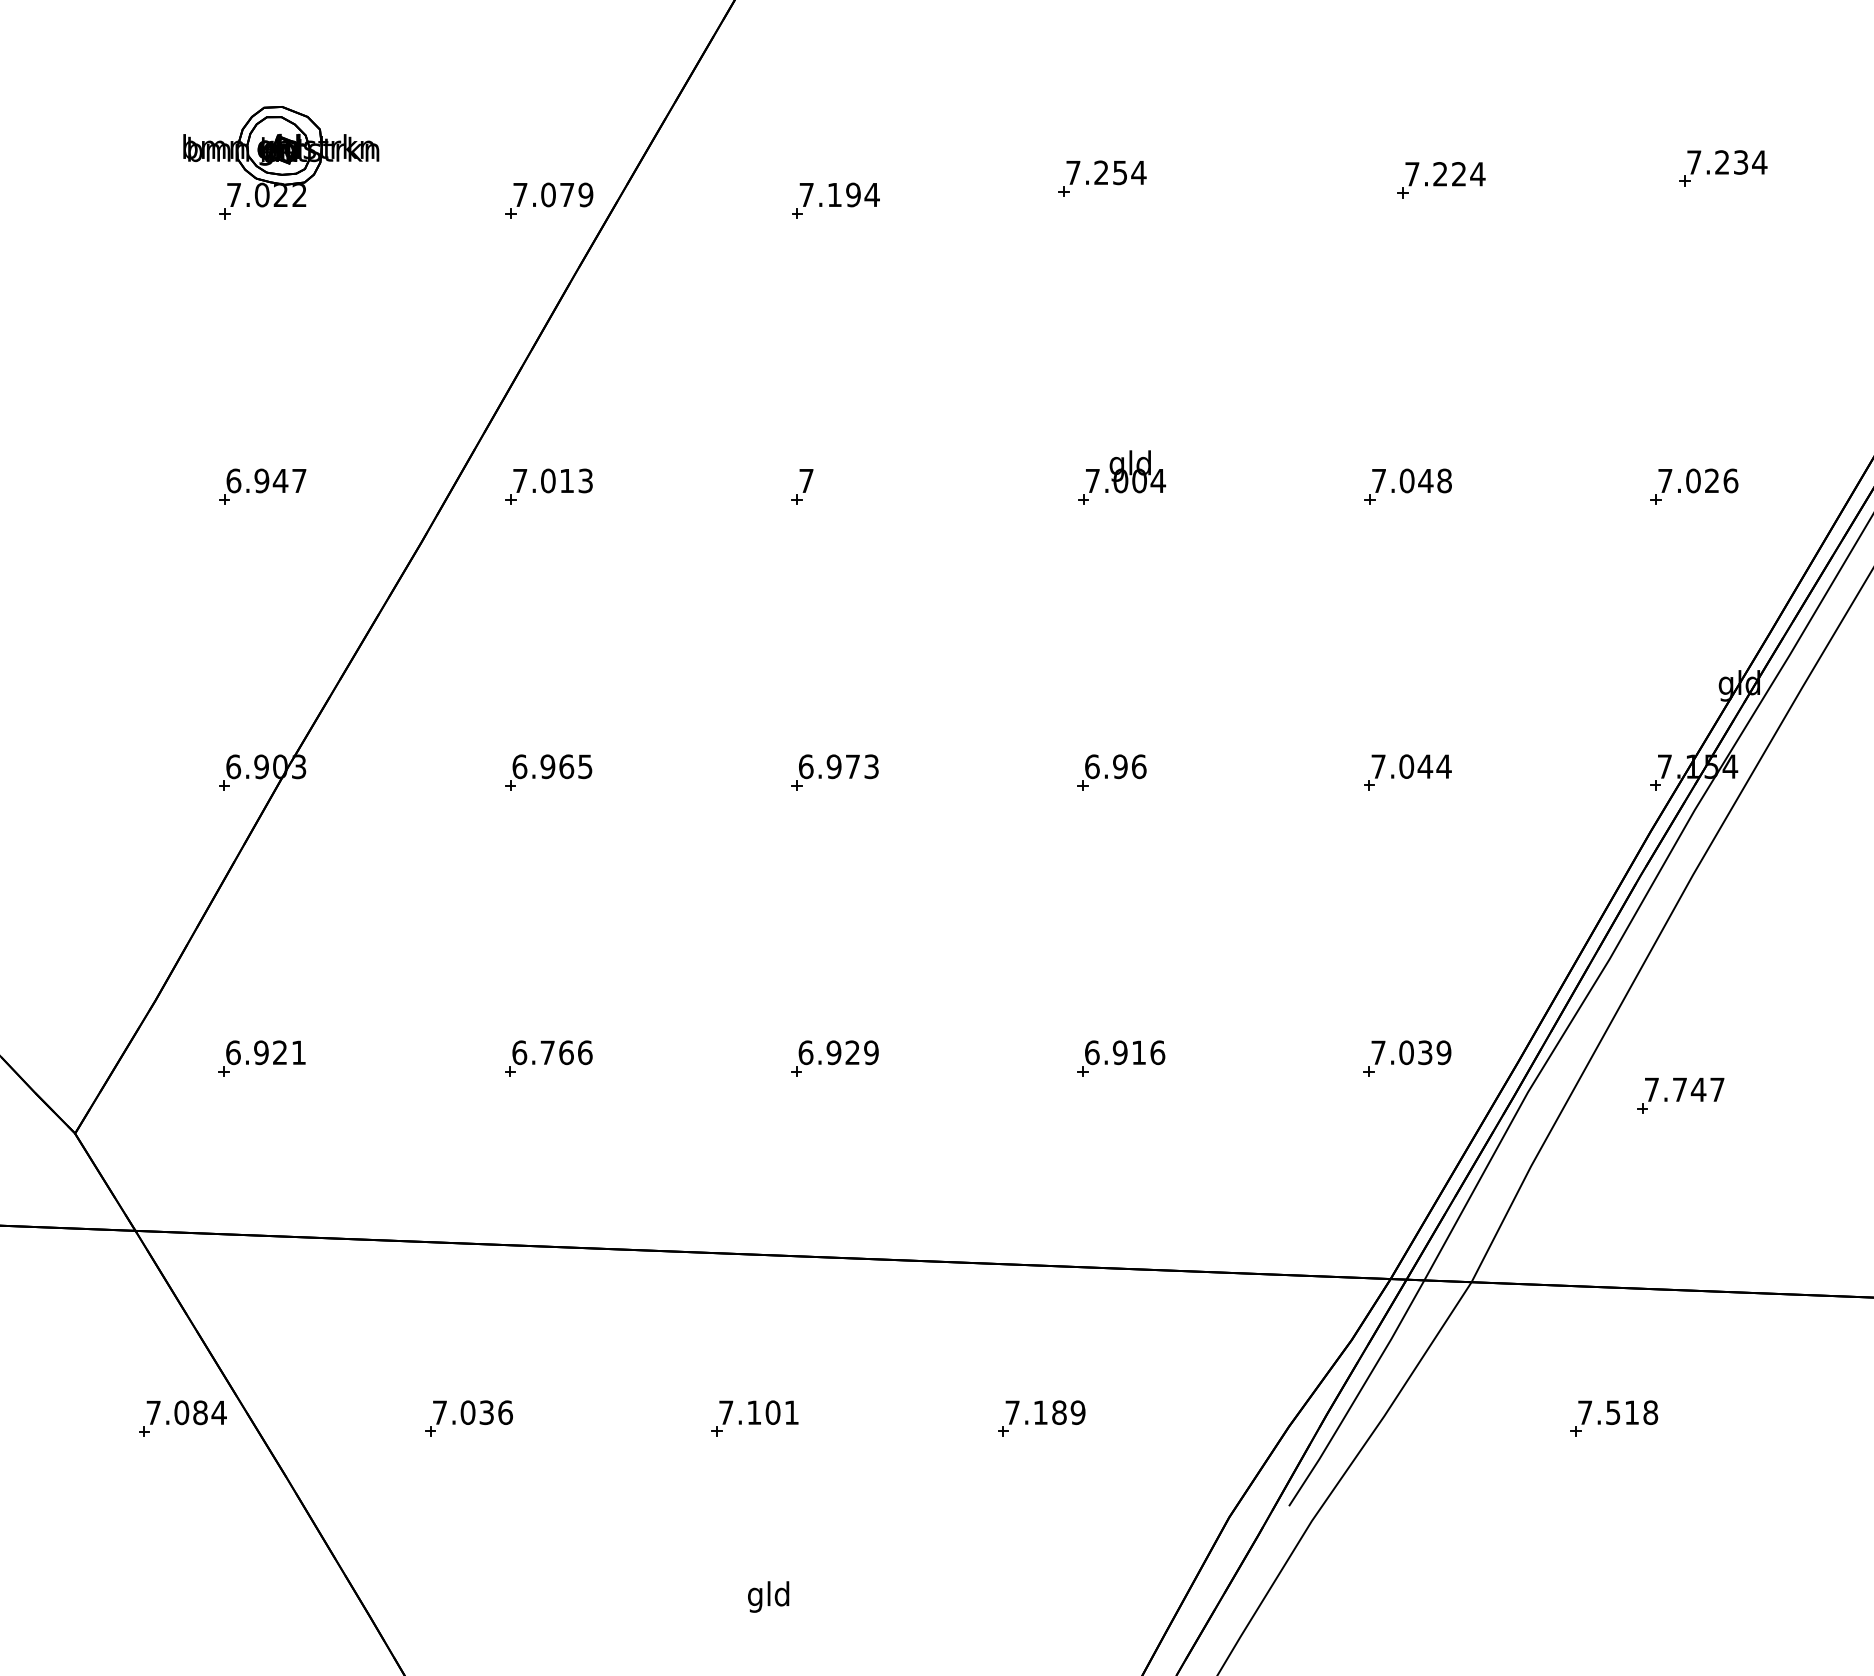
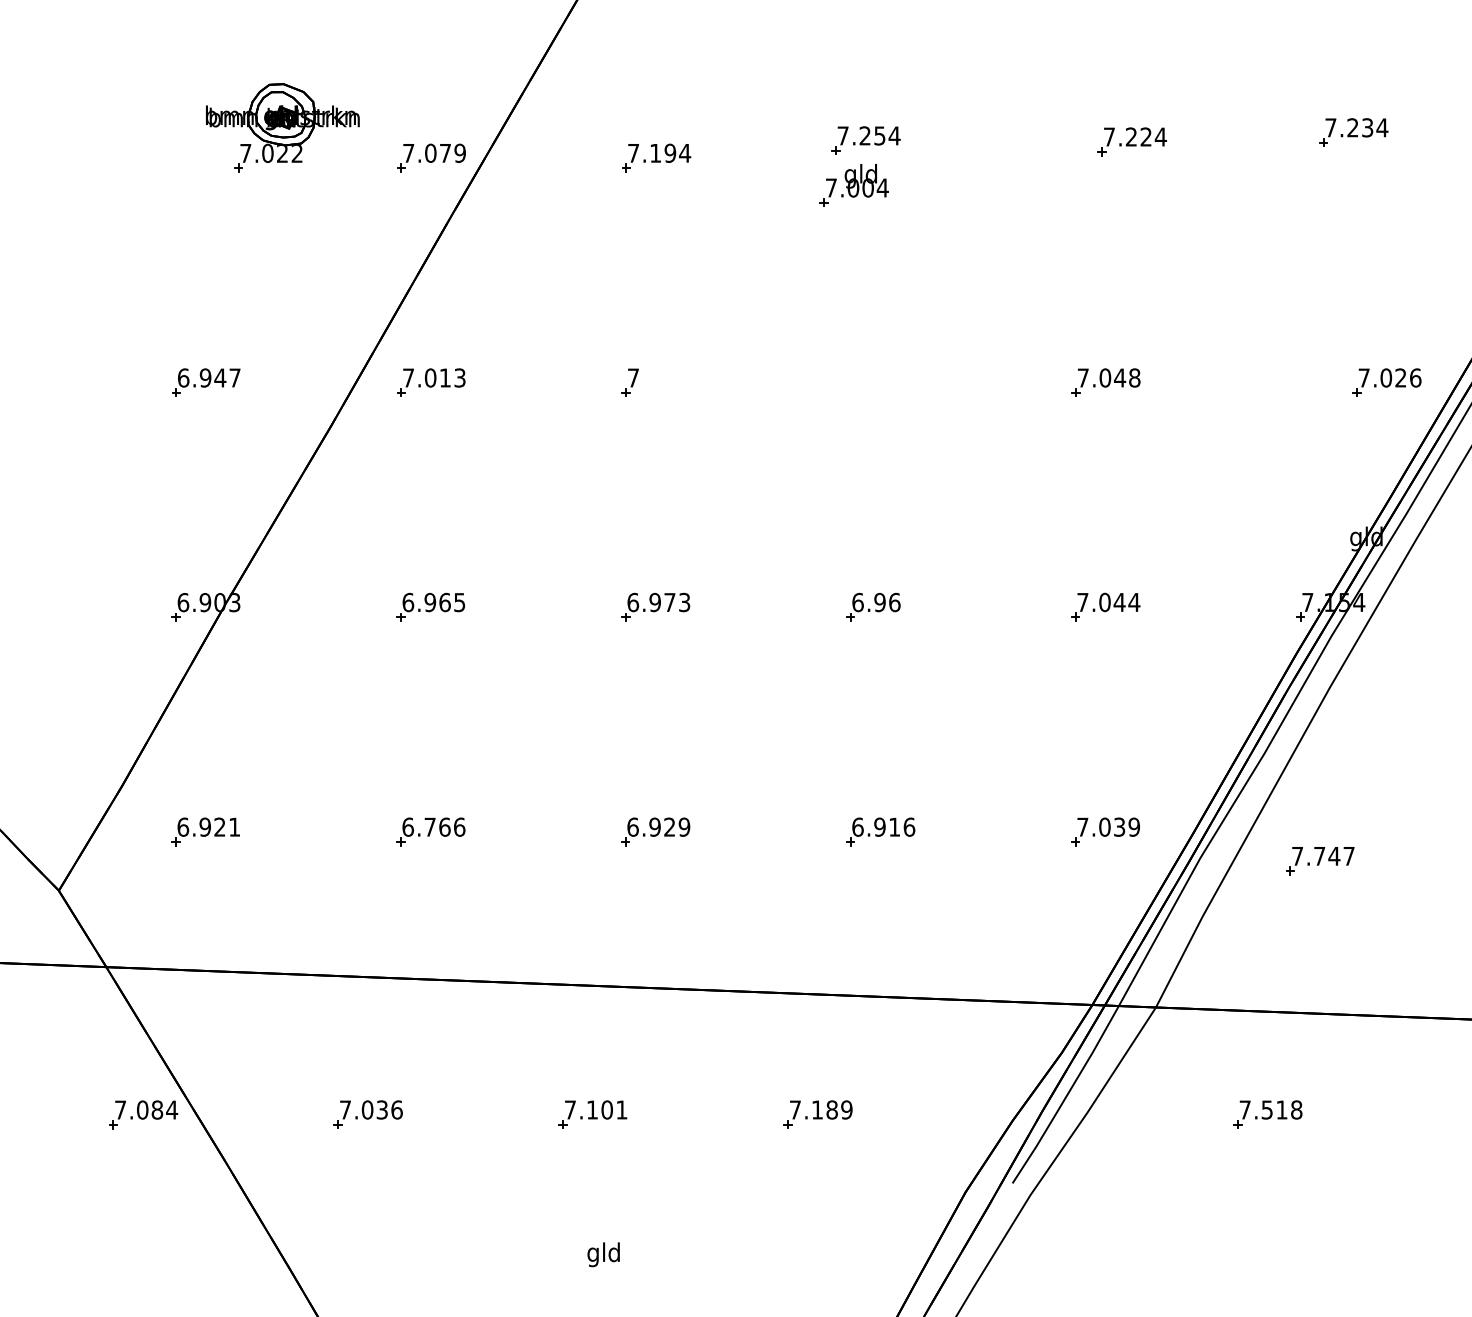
part: (280, 162) -> (282, 127), moved
part: (1120, 477) -> (853, 185), moved
part: (1693, 486) -> (1386, 382), moved

